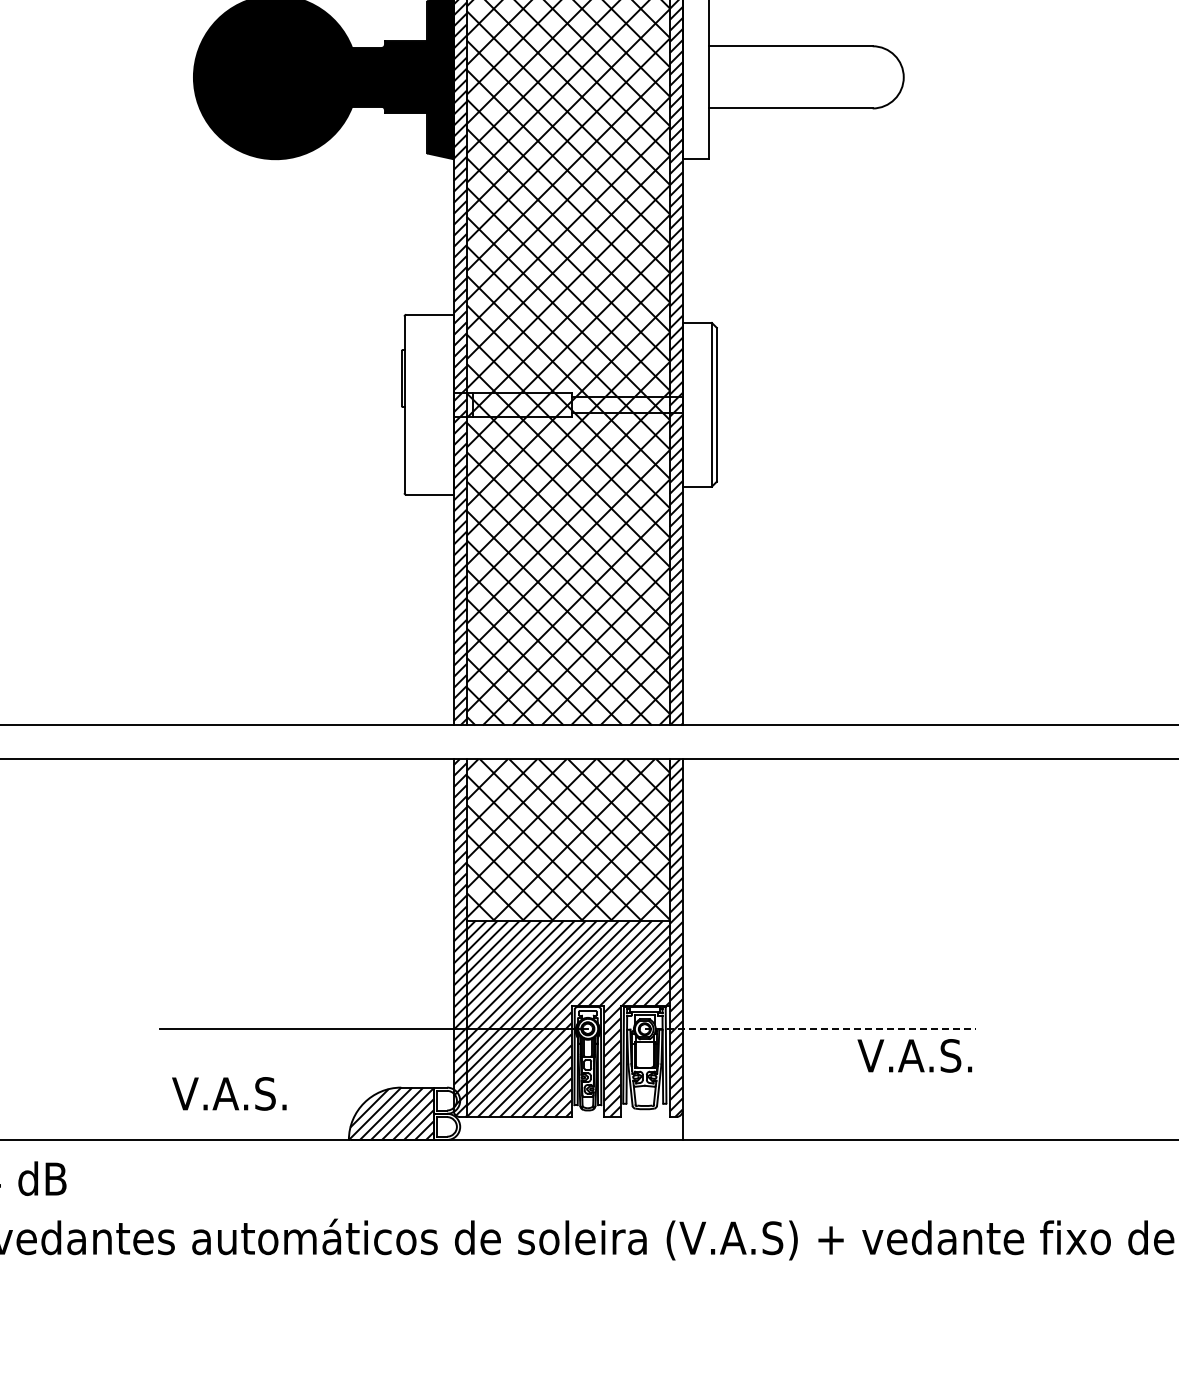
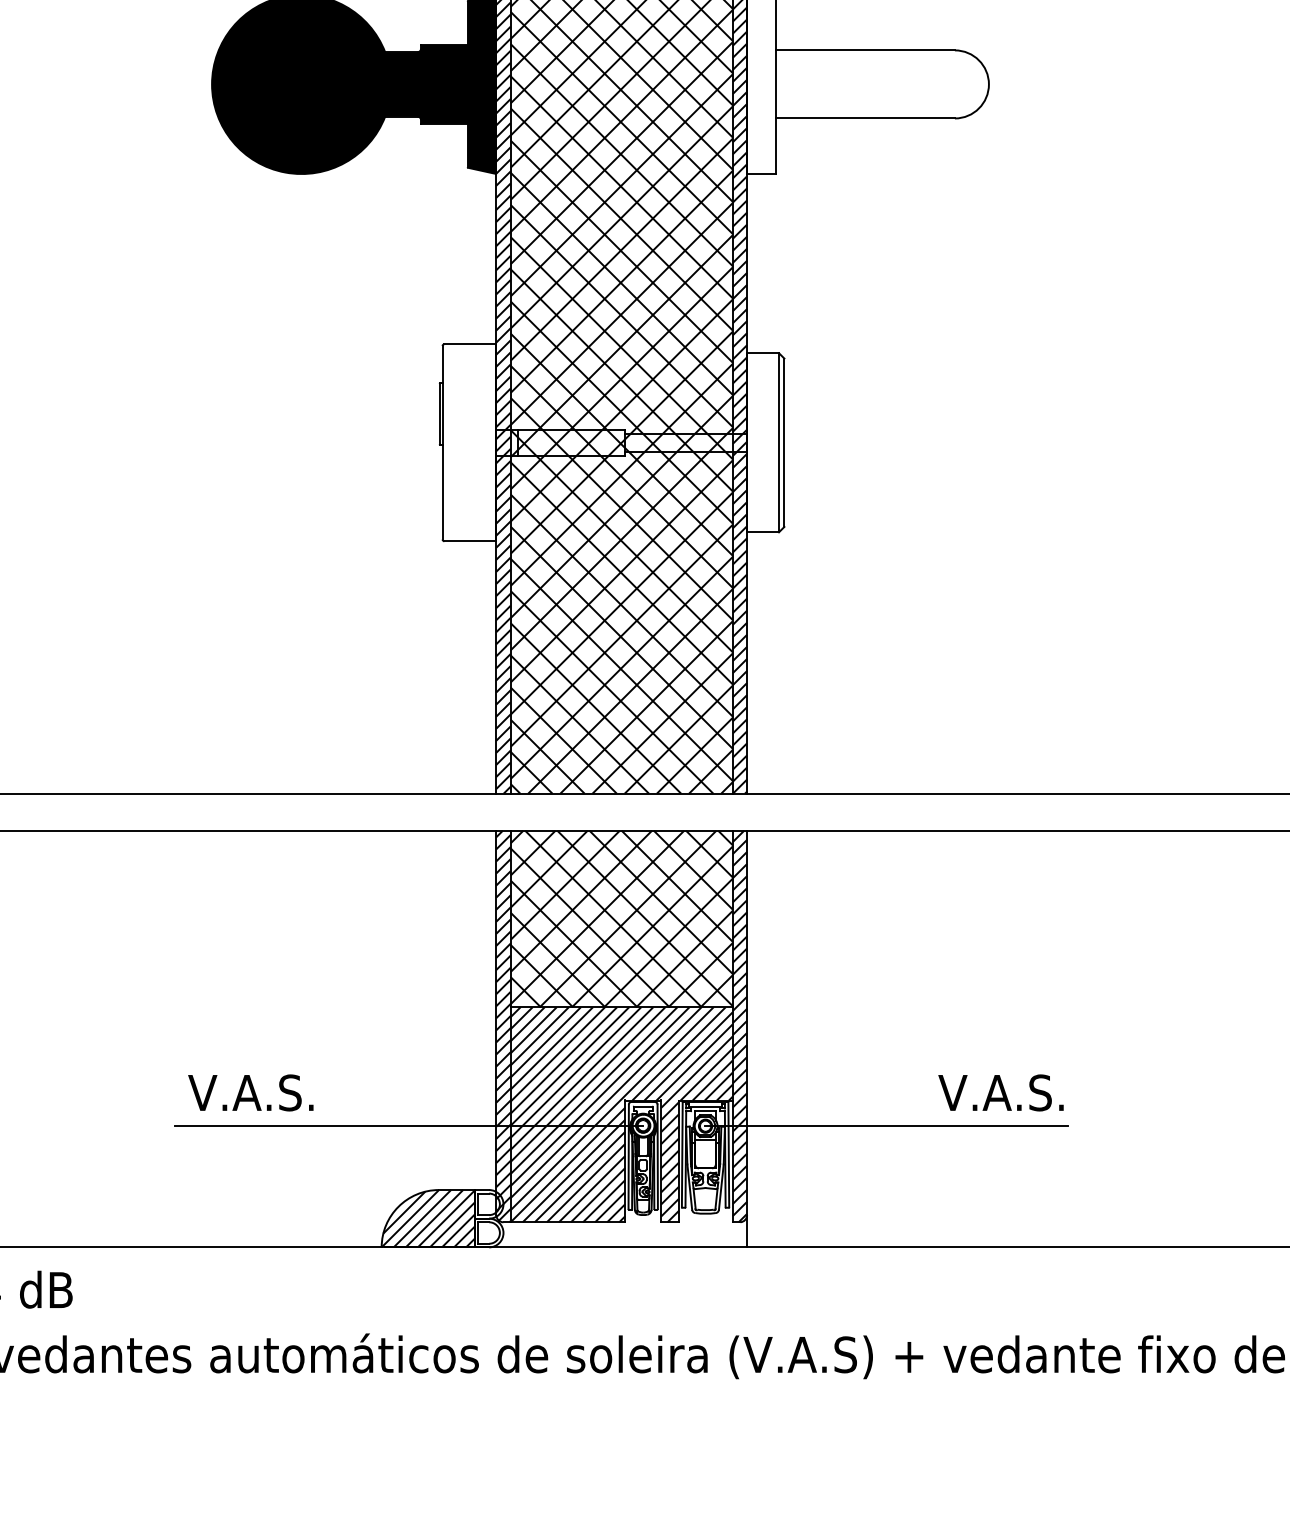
line: (810, 1029) -> (886, 1126), dashed -> solid
text: (914, 1055) -> (1000, 1092), moved
text: (229, 1093) -> (251, 1092), moved

